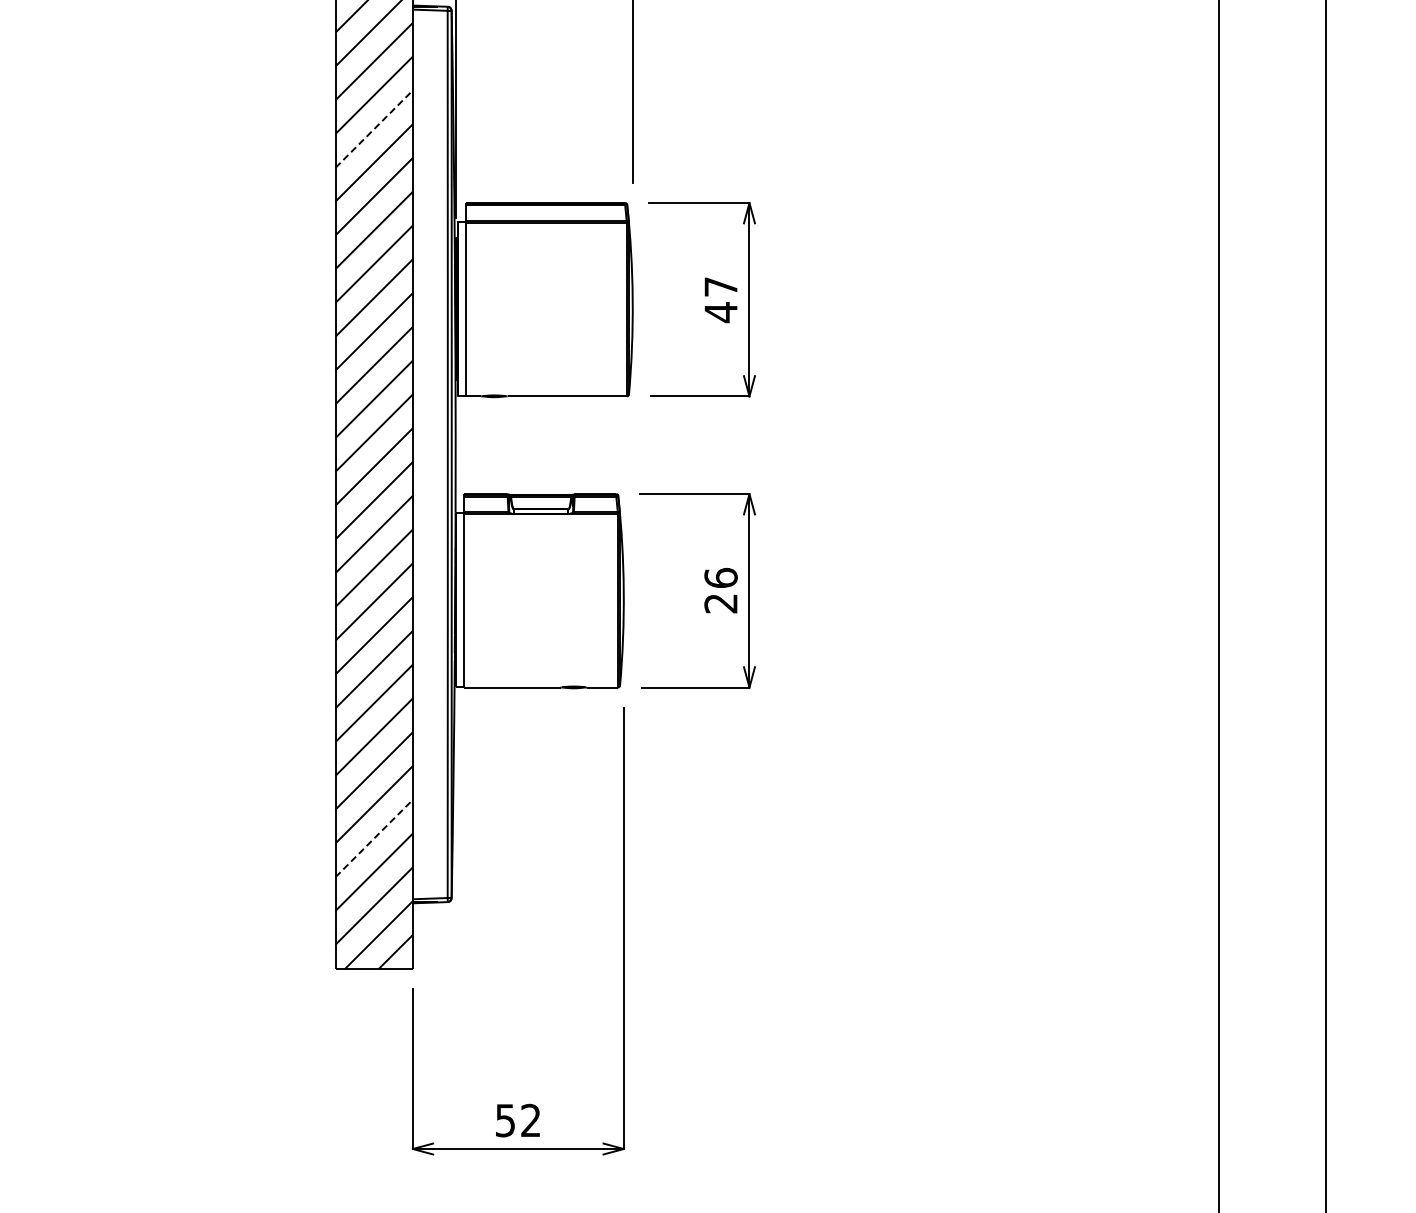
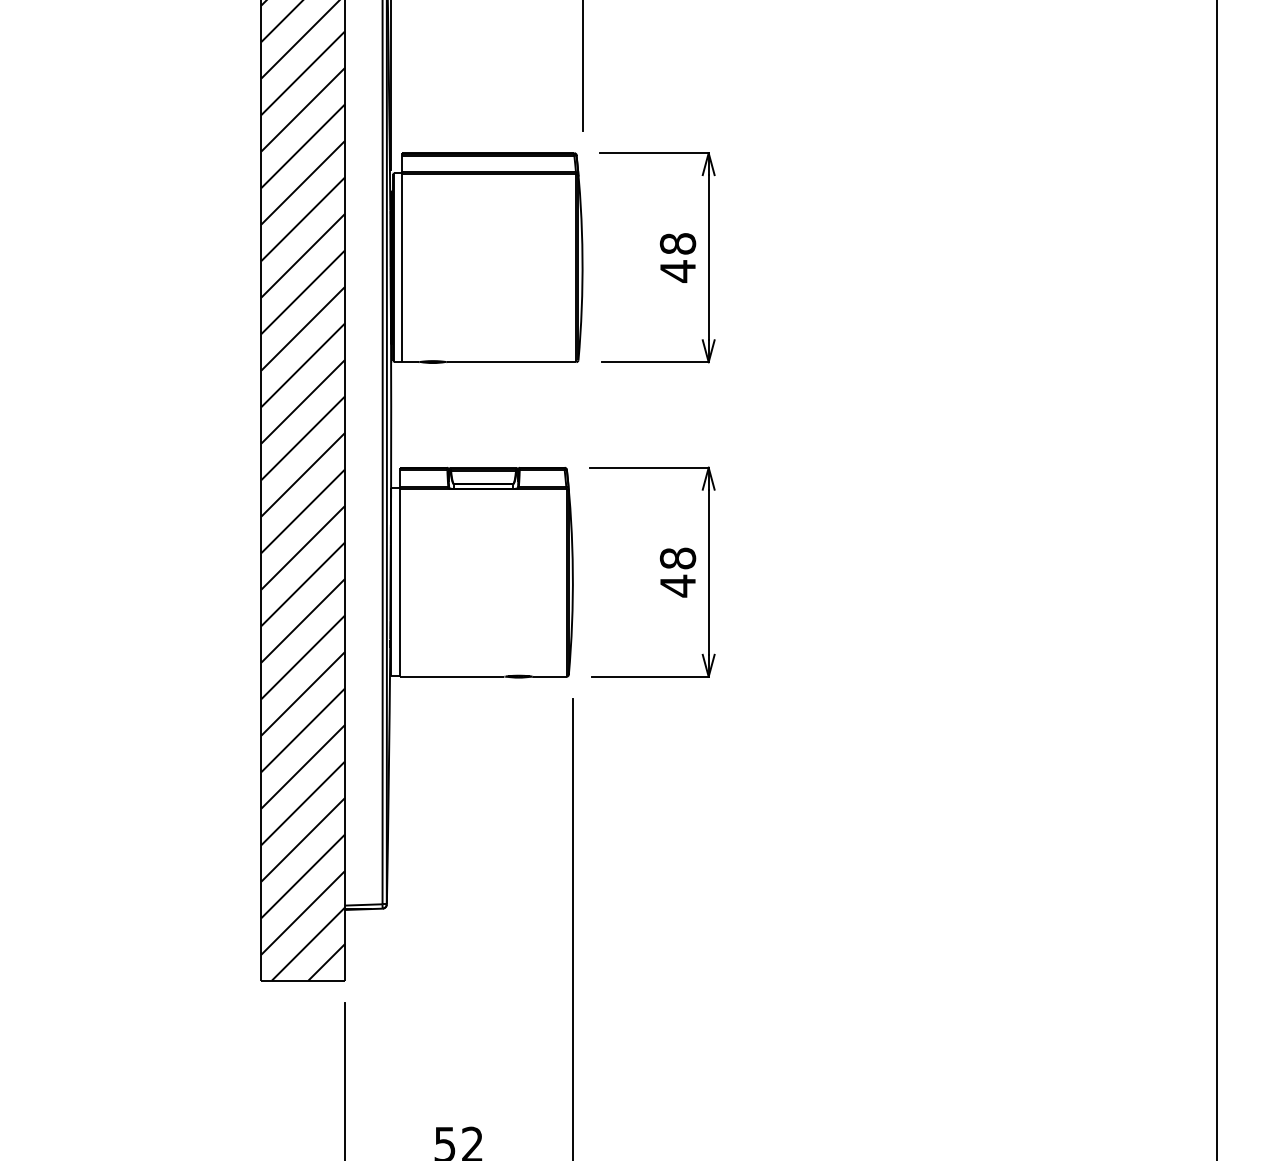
line: (374, 129) -> (303, 73), dashed -> solid
text: (720, 286) -> (677, 243), 47 -> 48
text: (720, 590) -> (677, 571), 26 -> 48
line: (374, 838) -> (303, 839), dashed -> solid

